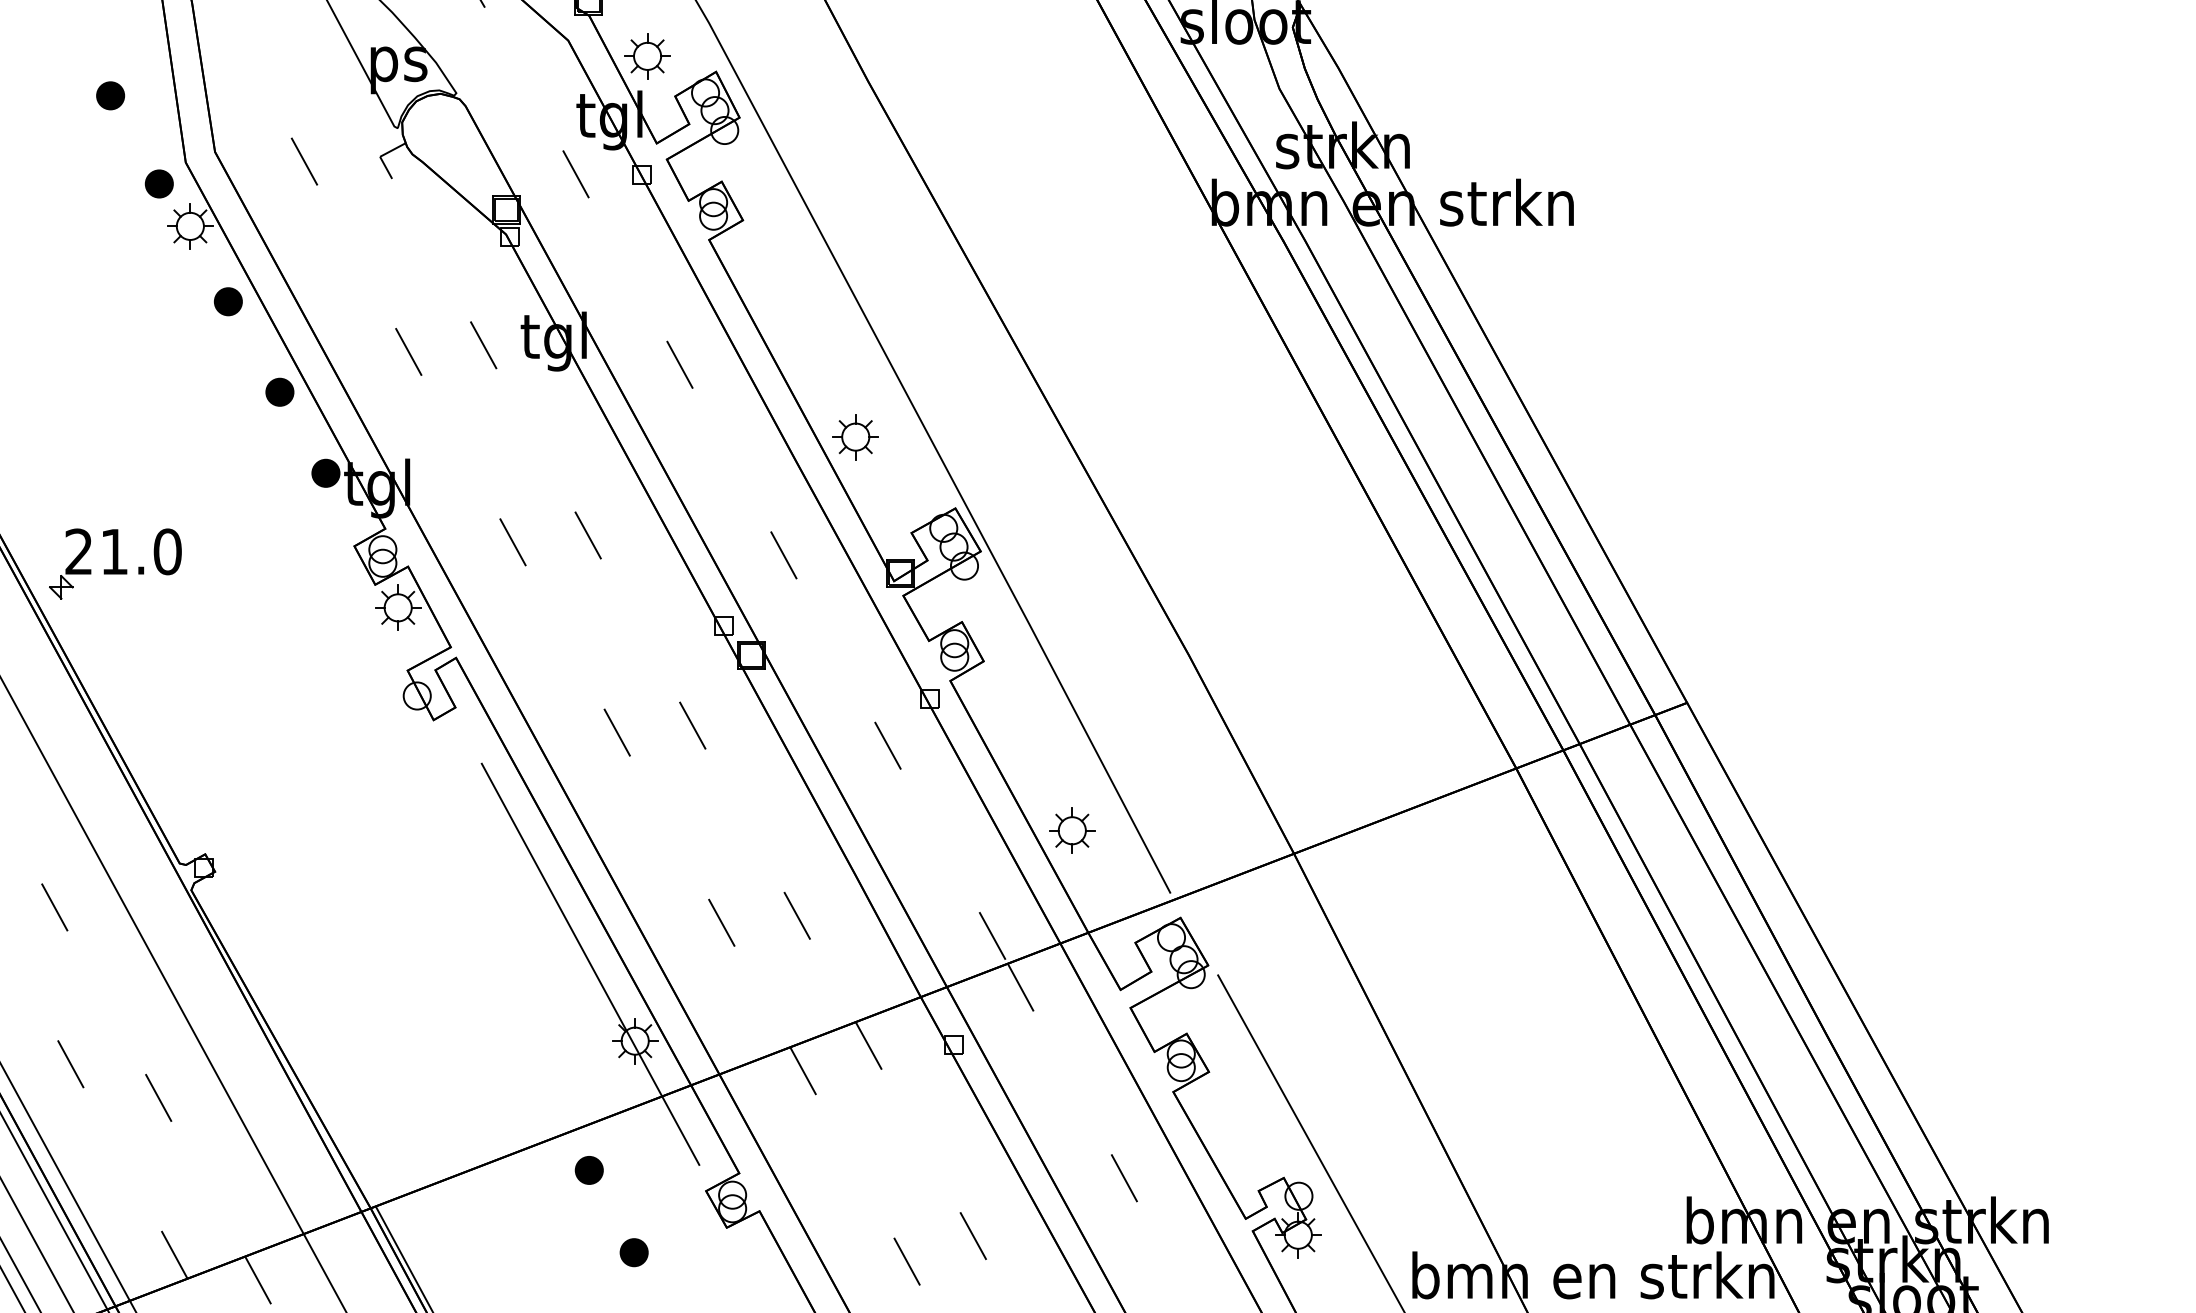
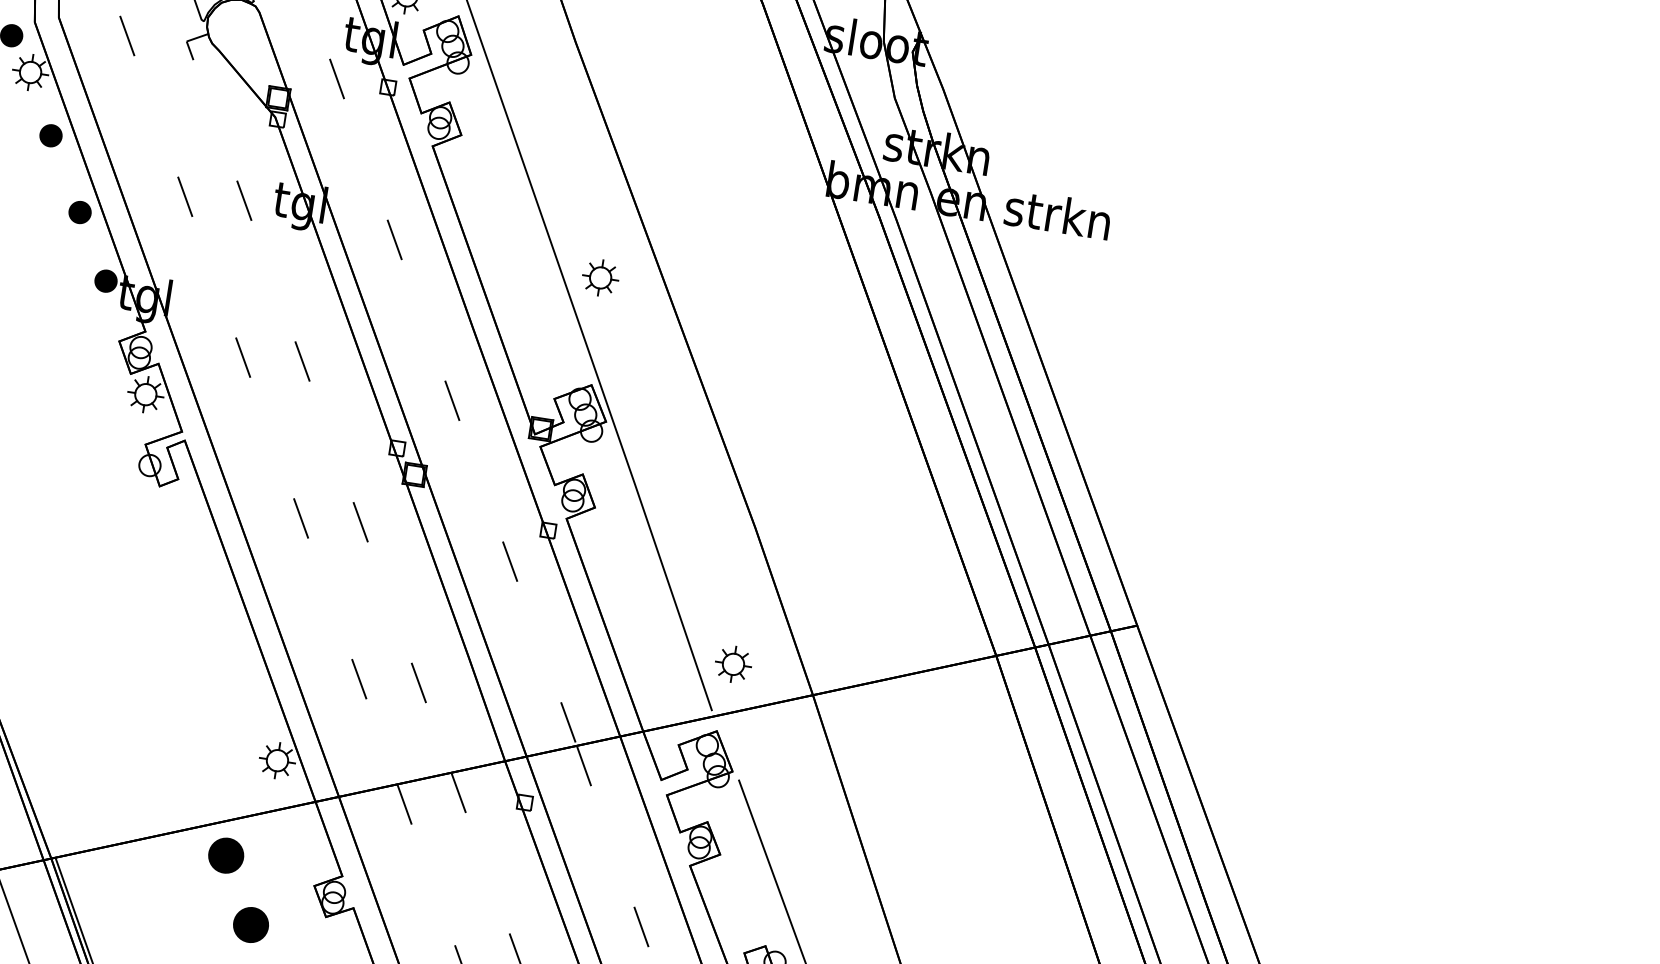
part: (855, 437) -> (600, 278), moved
part: (1072, 830) -> (733, 664), moved
line: (590, 963) -> (252, 694), removed
part: (588, 1170) -> (225, 855), size x1.6
part: (633, 1252) -> (250, 924), size x1.6

